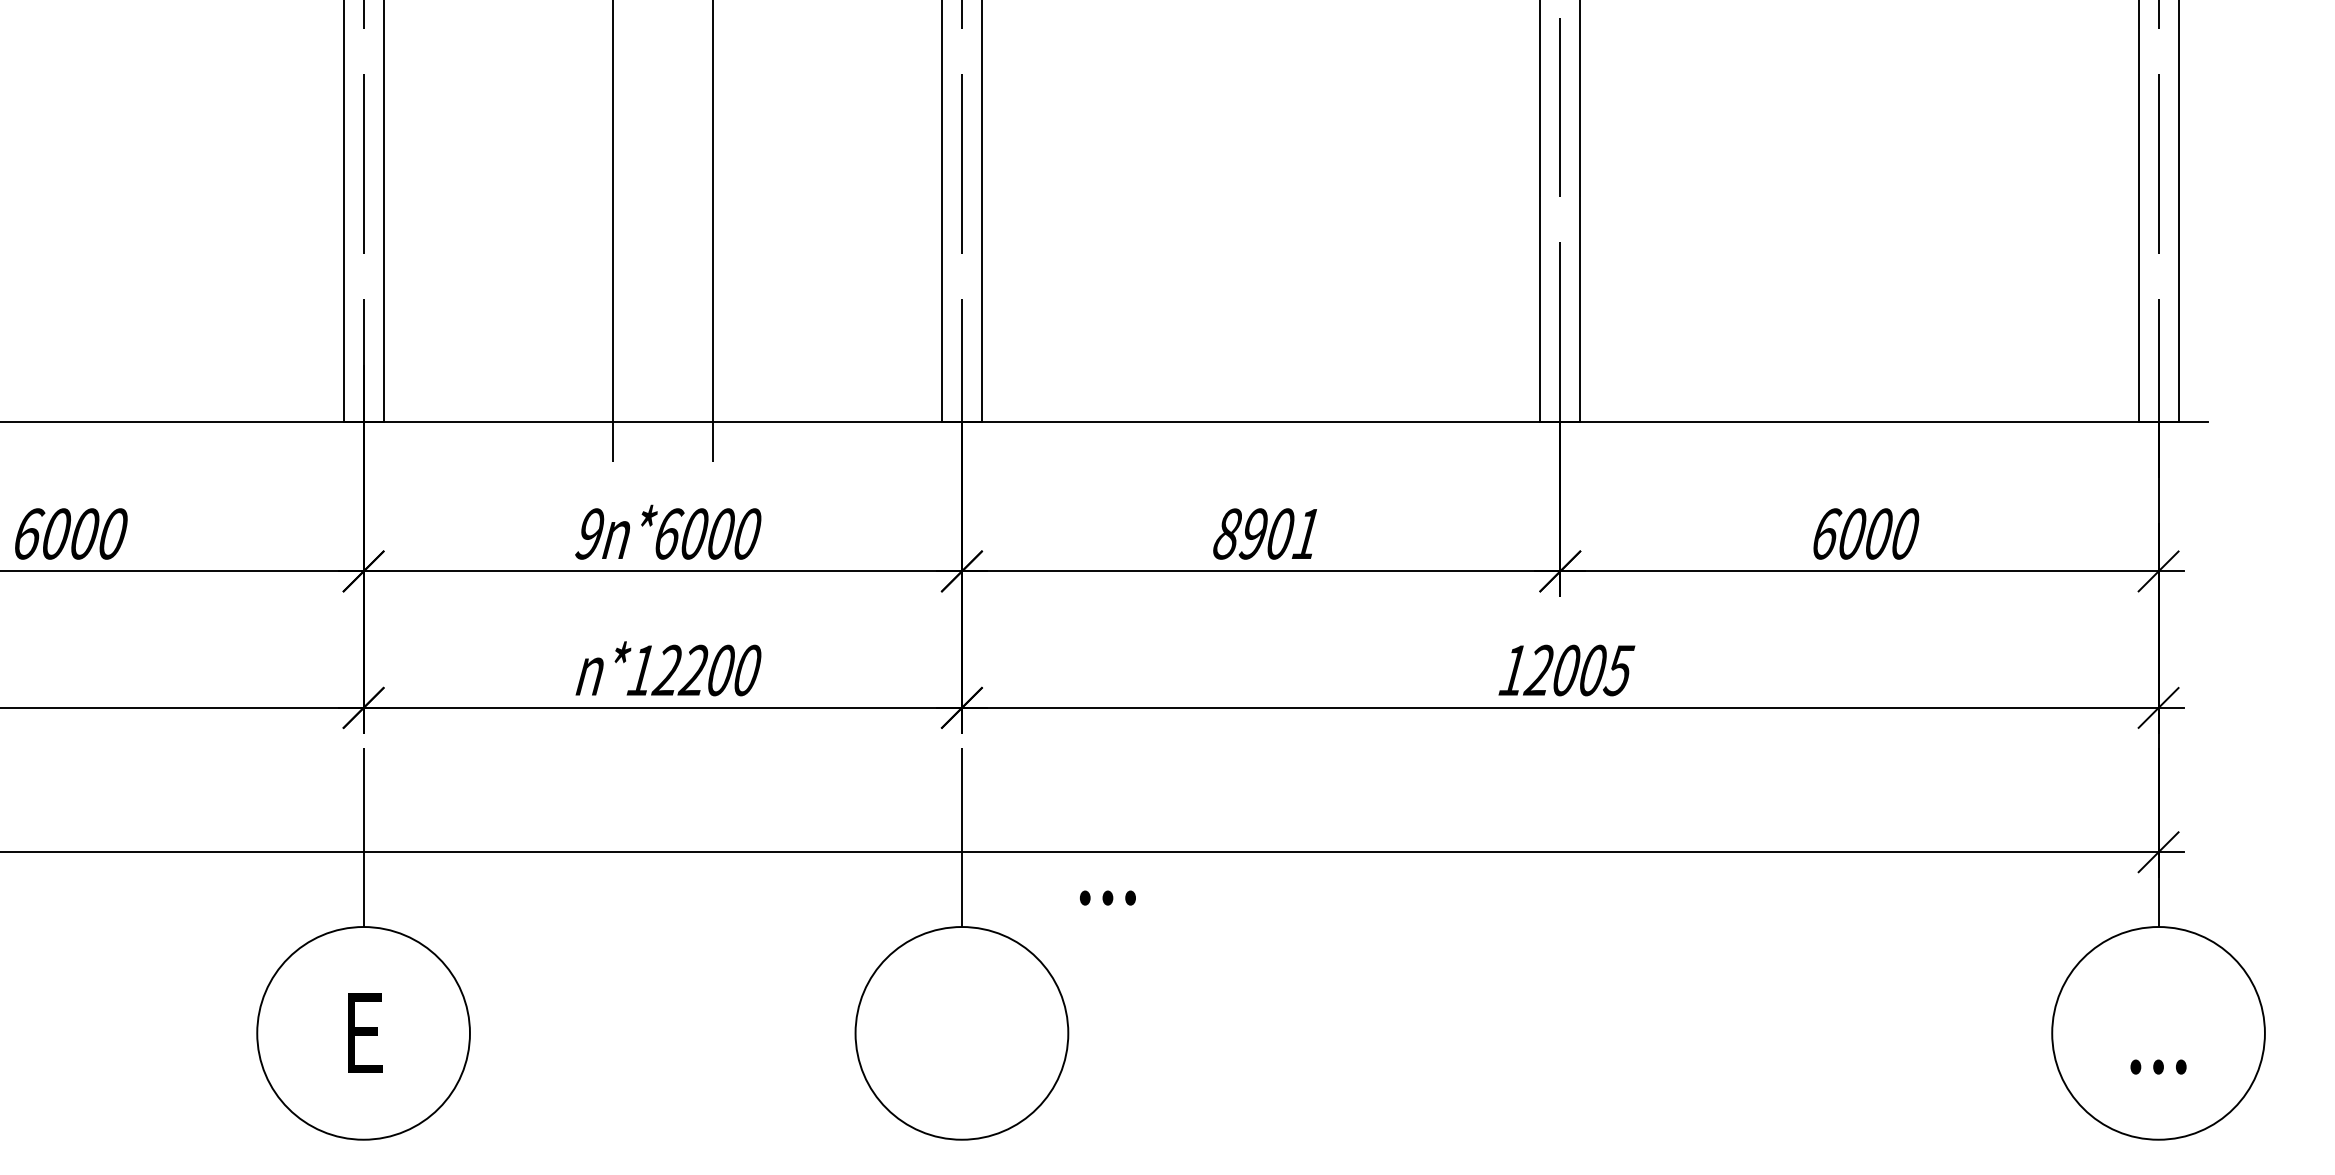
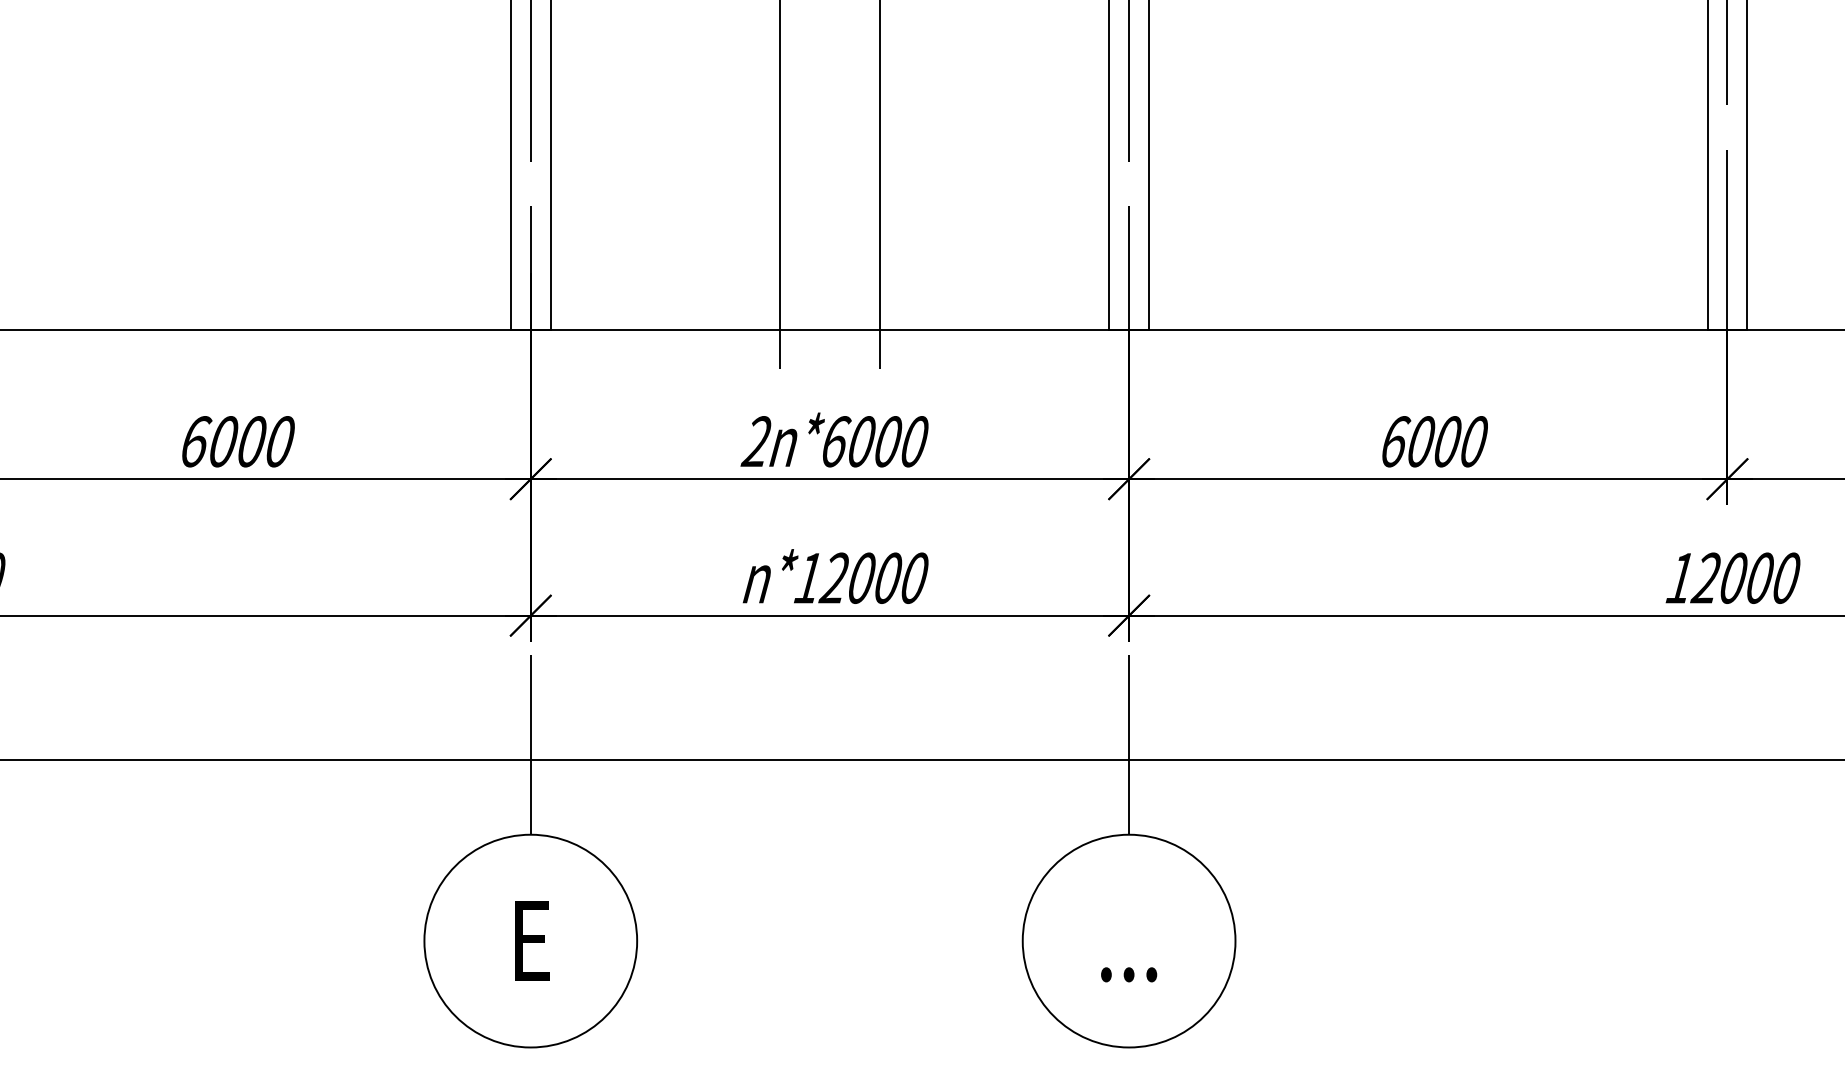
text: (588, 533) -> (755, 441), 9n*6000 -> 2n*6000
text: (1266, 533) -> (1433, 441), 8901 -> 6000
text: (692, 670) -> (859, 578), n*12200 -> n*12000
text: (1619, 670) -> (1786, 578), 12005 -> 12000
text: (1107, 897) -> (1128, 974), moved

